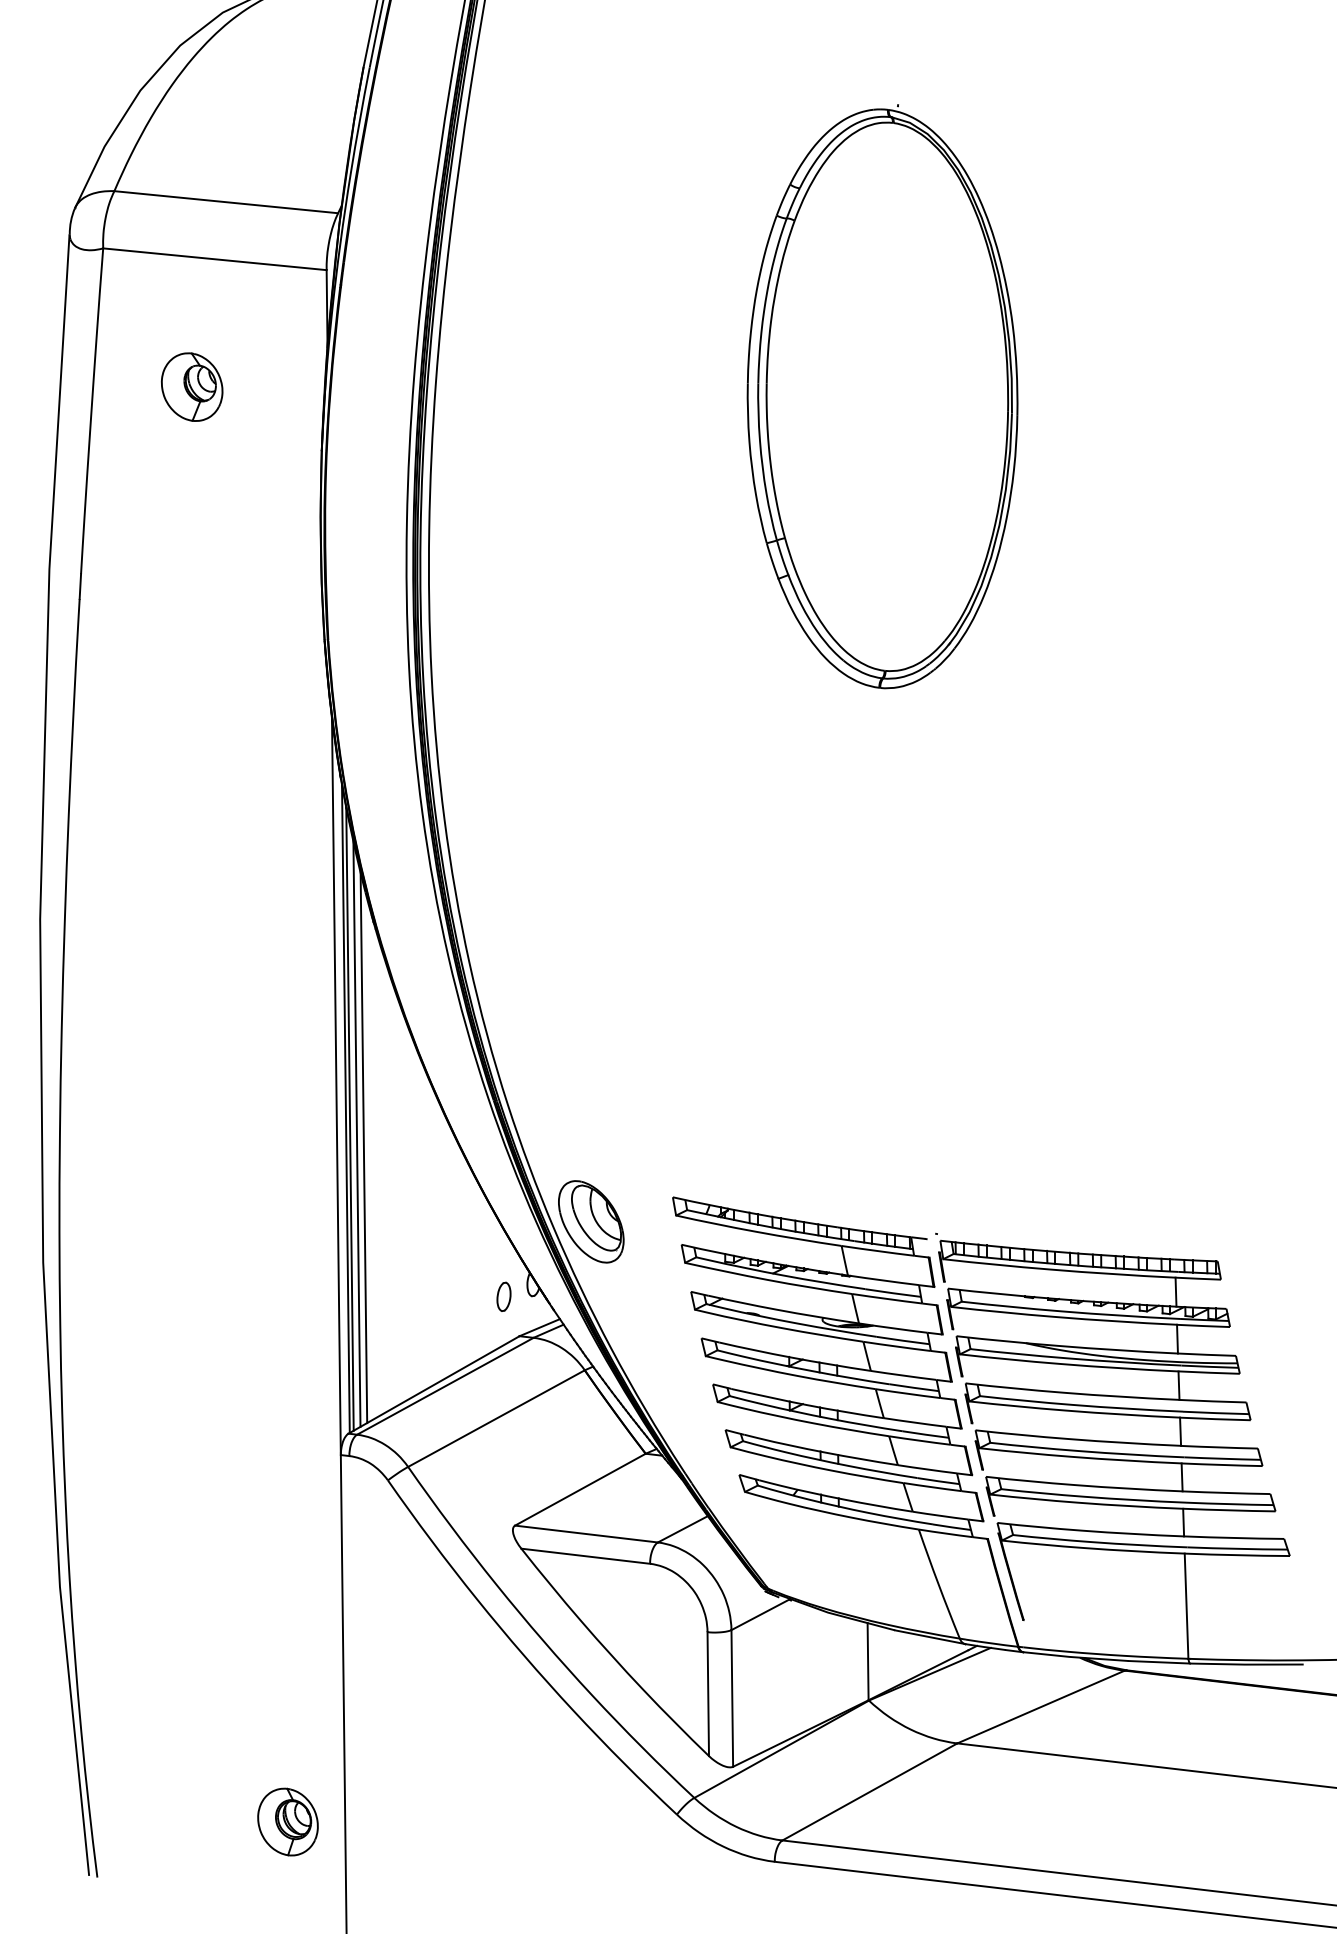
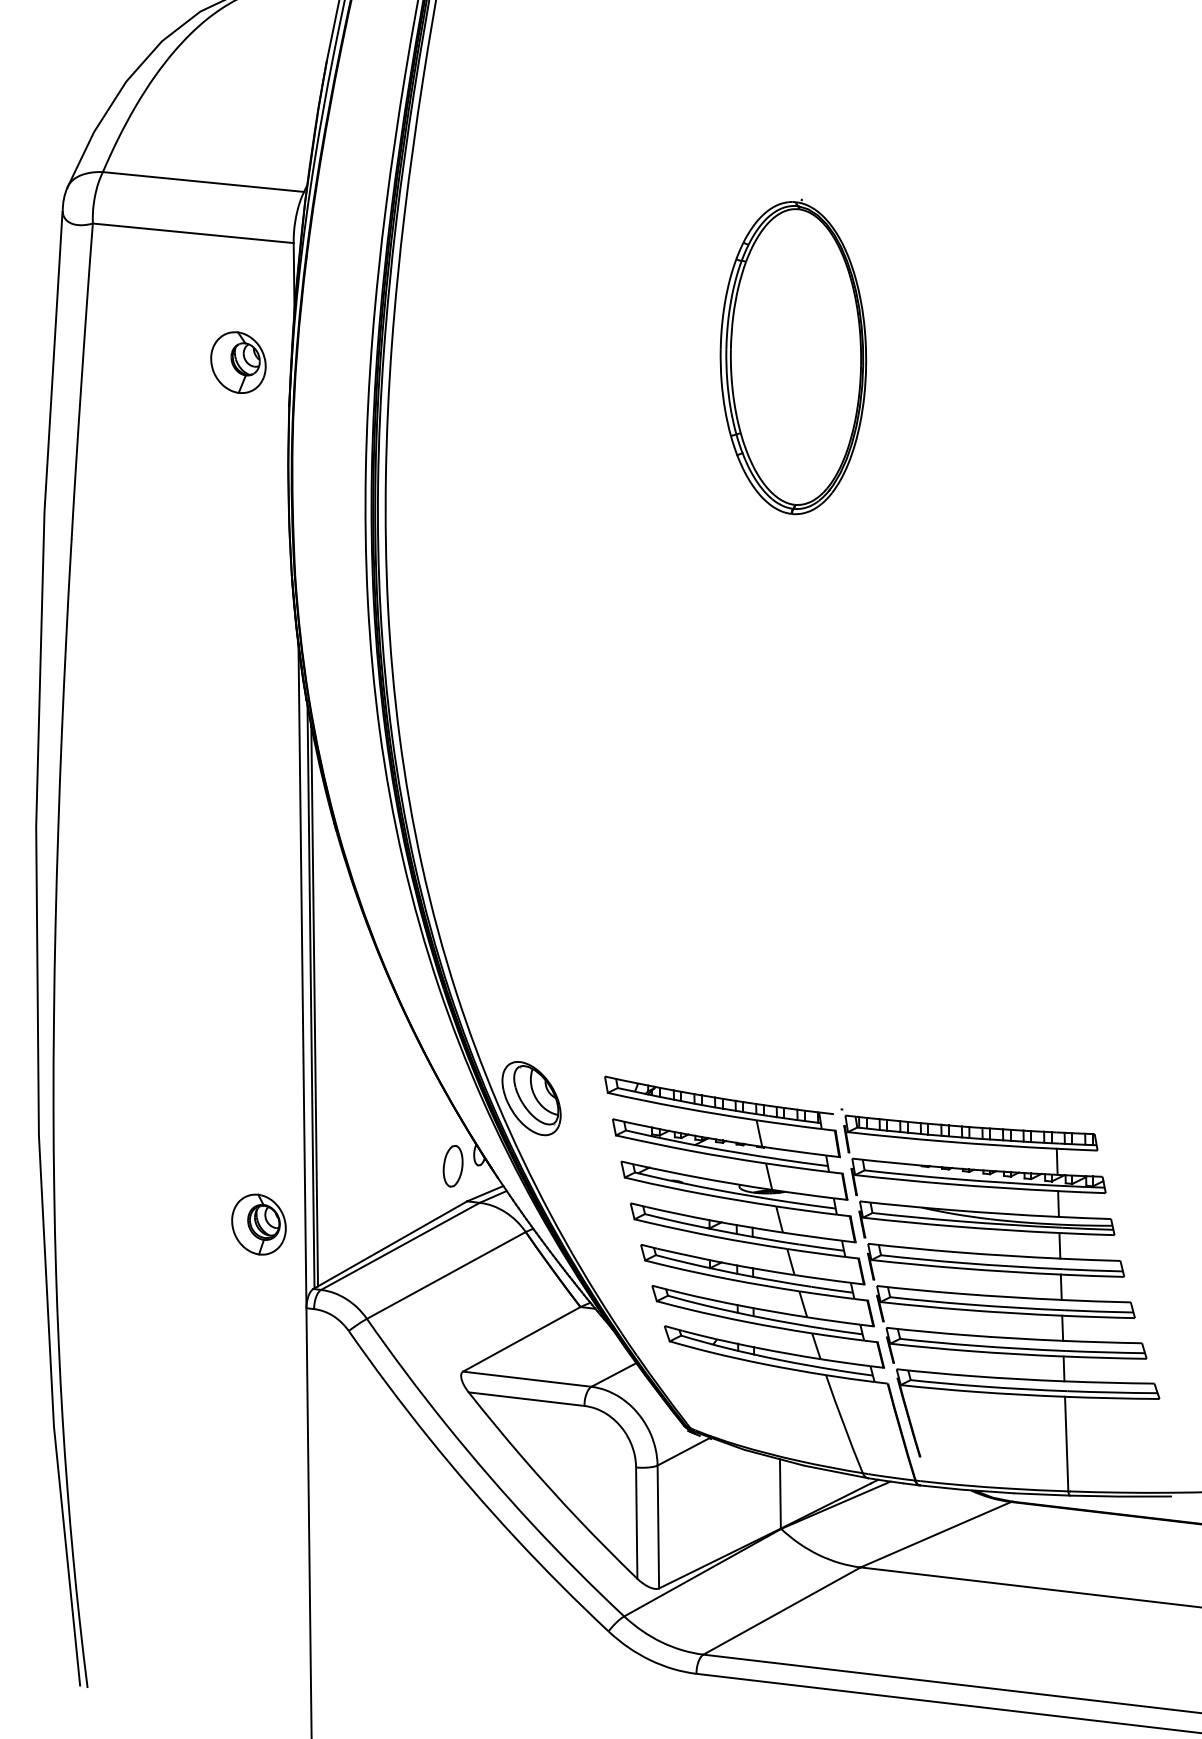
part: (191, 386) -> (237, 362), moved
part: (882, 396) -> (793, 356), size x0.6
line: (356, 1131) -> (320, 1017), removed
line: (363, 1145) -> (326, 1029), removed
part: (503, 1296) -> (452, 1165), size x1.6
part: (287, 1821) -> (258, 1224), moved

